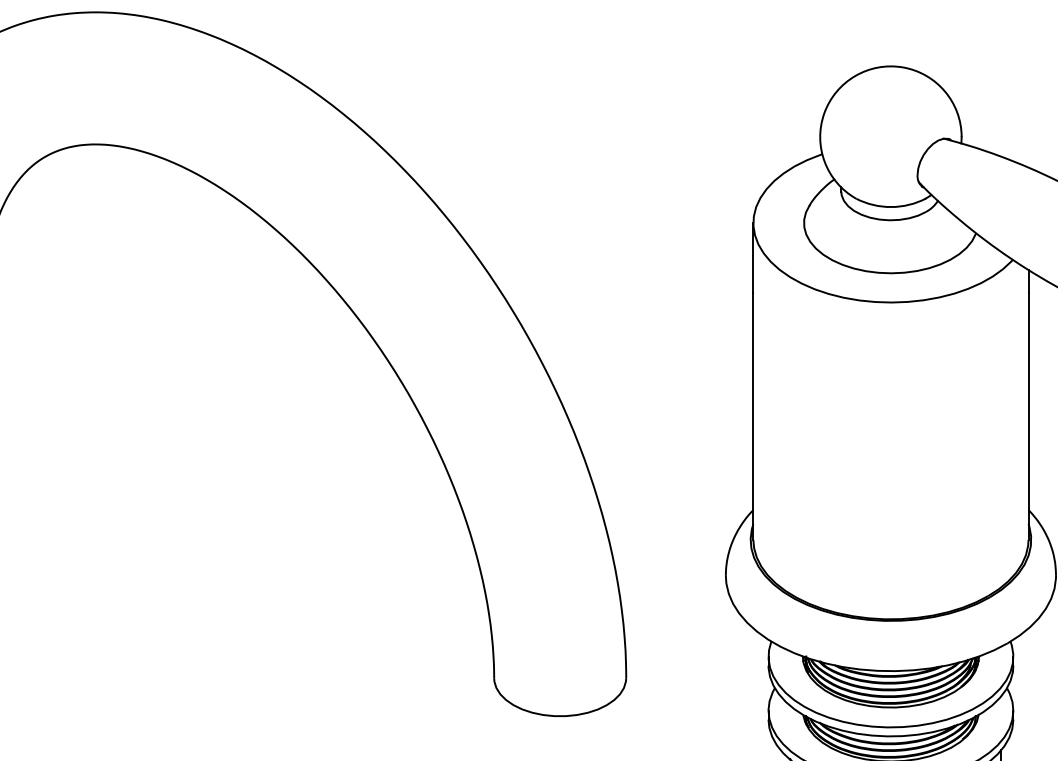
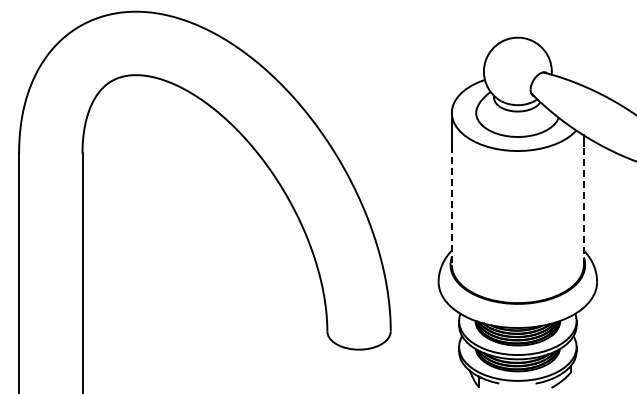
line: (1027, 415) -> (583, 205), solid -> dashed
line: (752, 418) -> (451, 206), solid -> dashed

